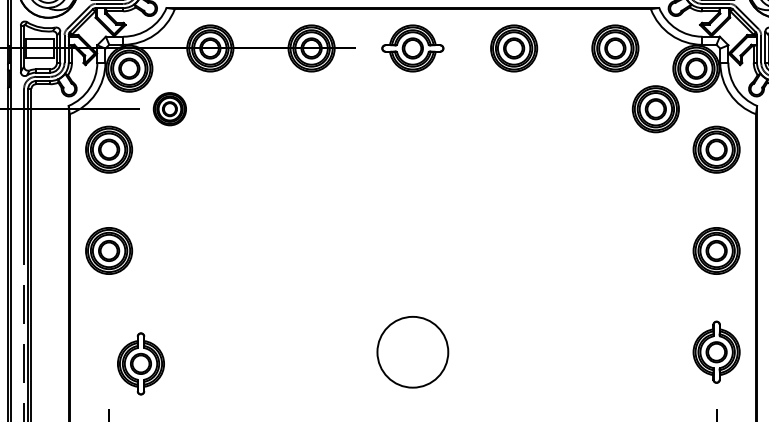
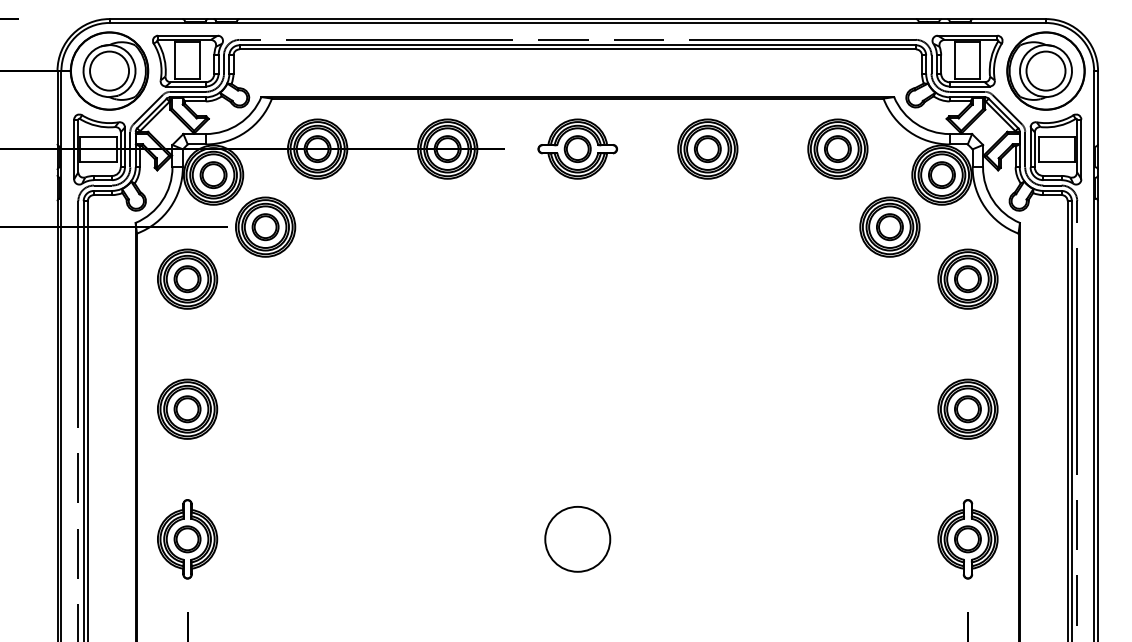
part: (169, 108) -> (265, 226), size x1.43
circle: (412, 351) -> (577, 538), size x0.71
part: (140, 364) -> (187, 539), moved

